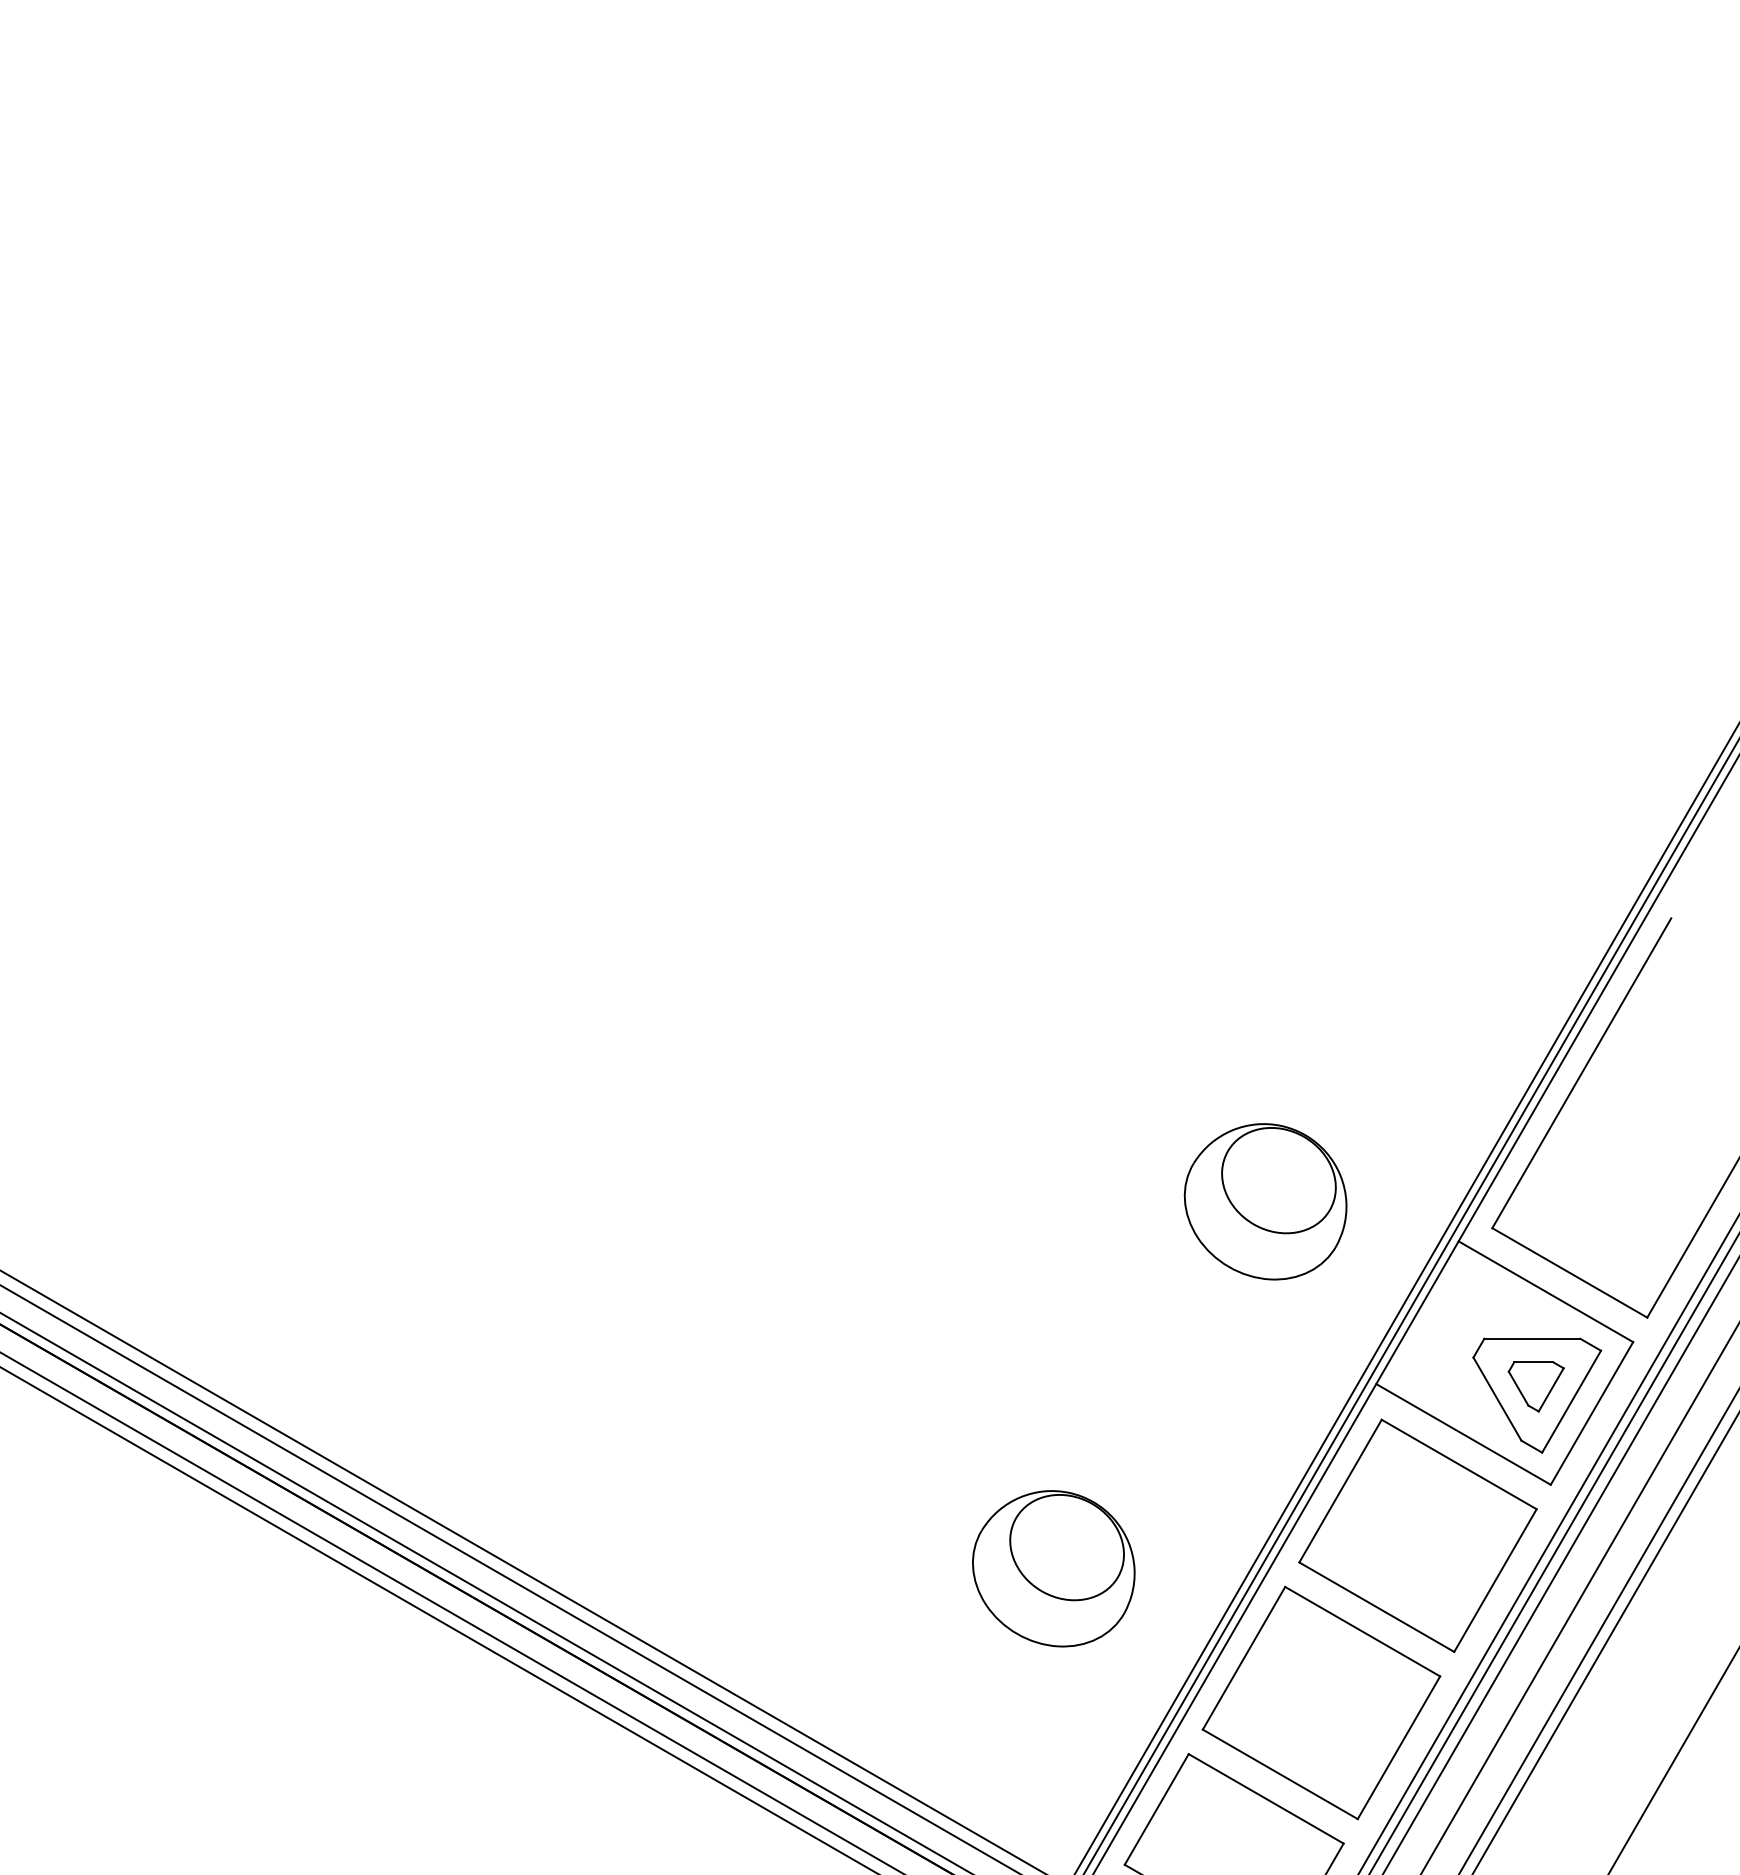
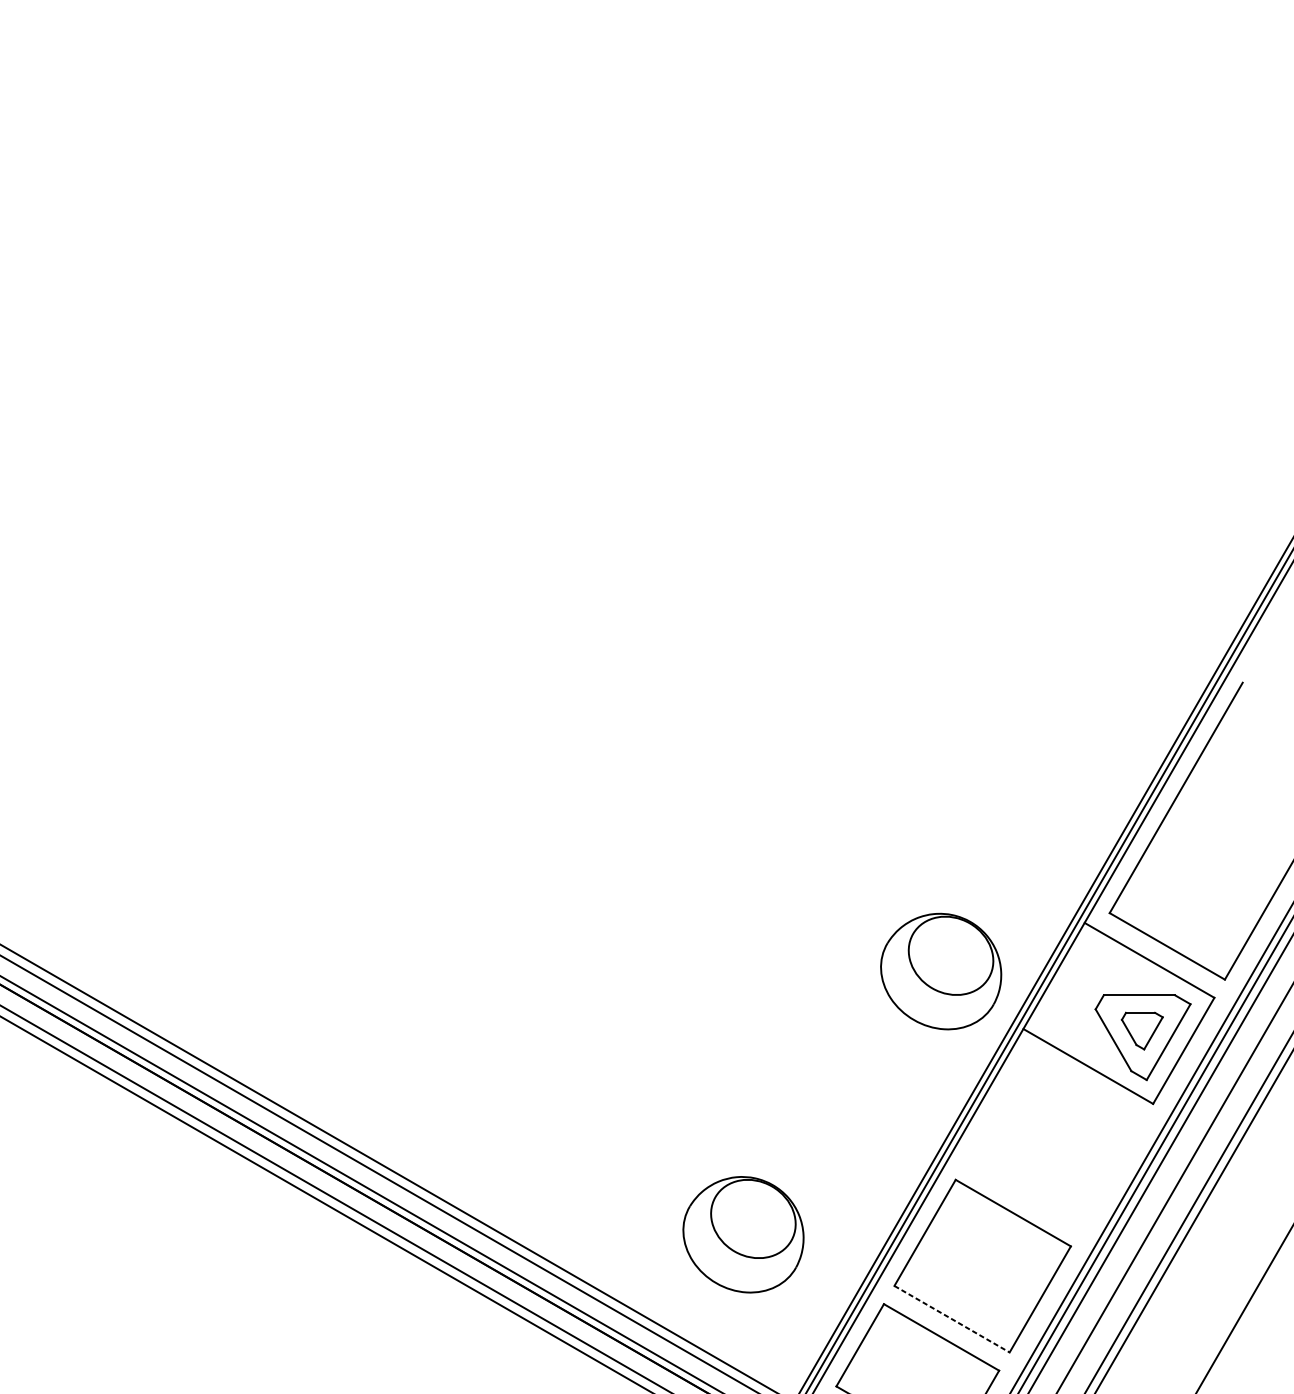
part: (1265, 1201) -> (941, 971), moved
part: (1417, 1535) -> (1054, 1141), removed
part: (1053, 1568) -> (743, 1234), moved
line: (1280, 1774) -> (952, 1319), solid -> dashed

